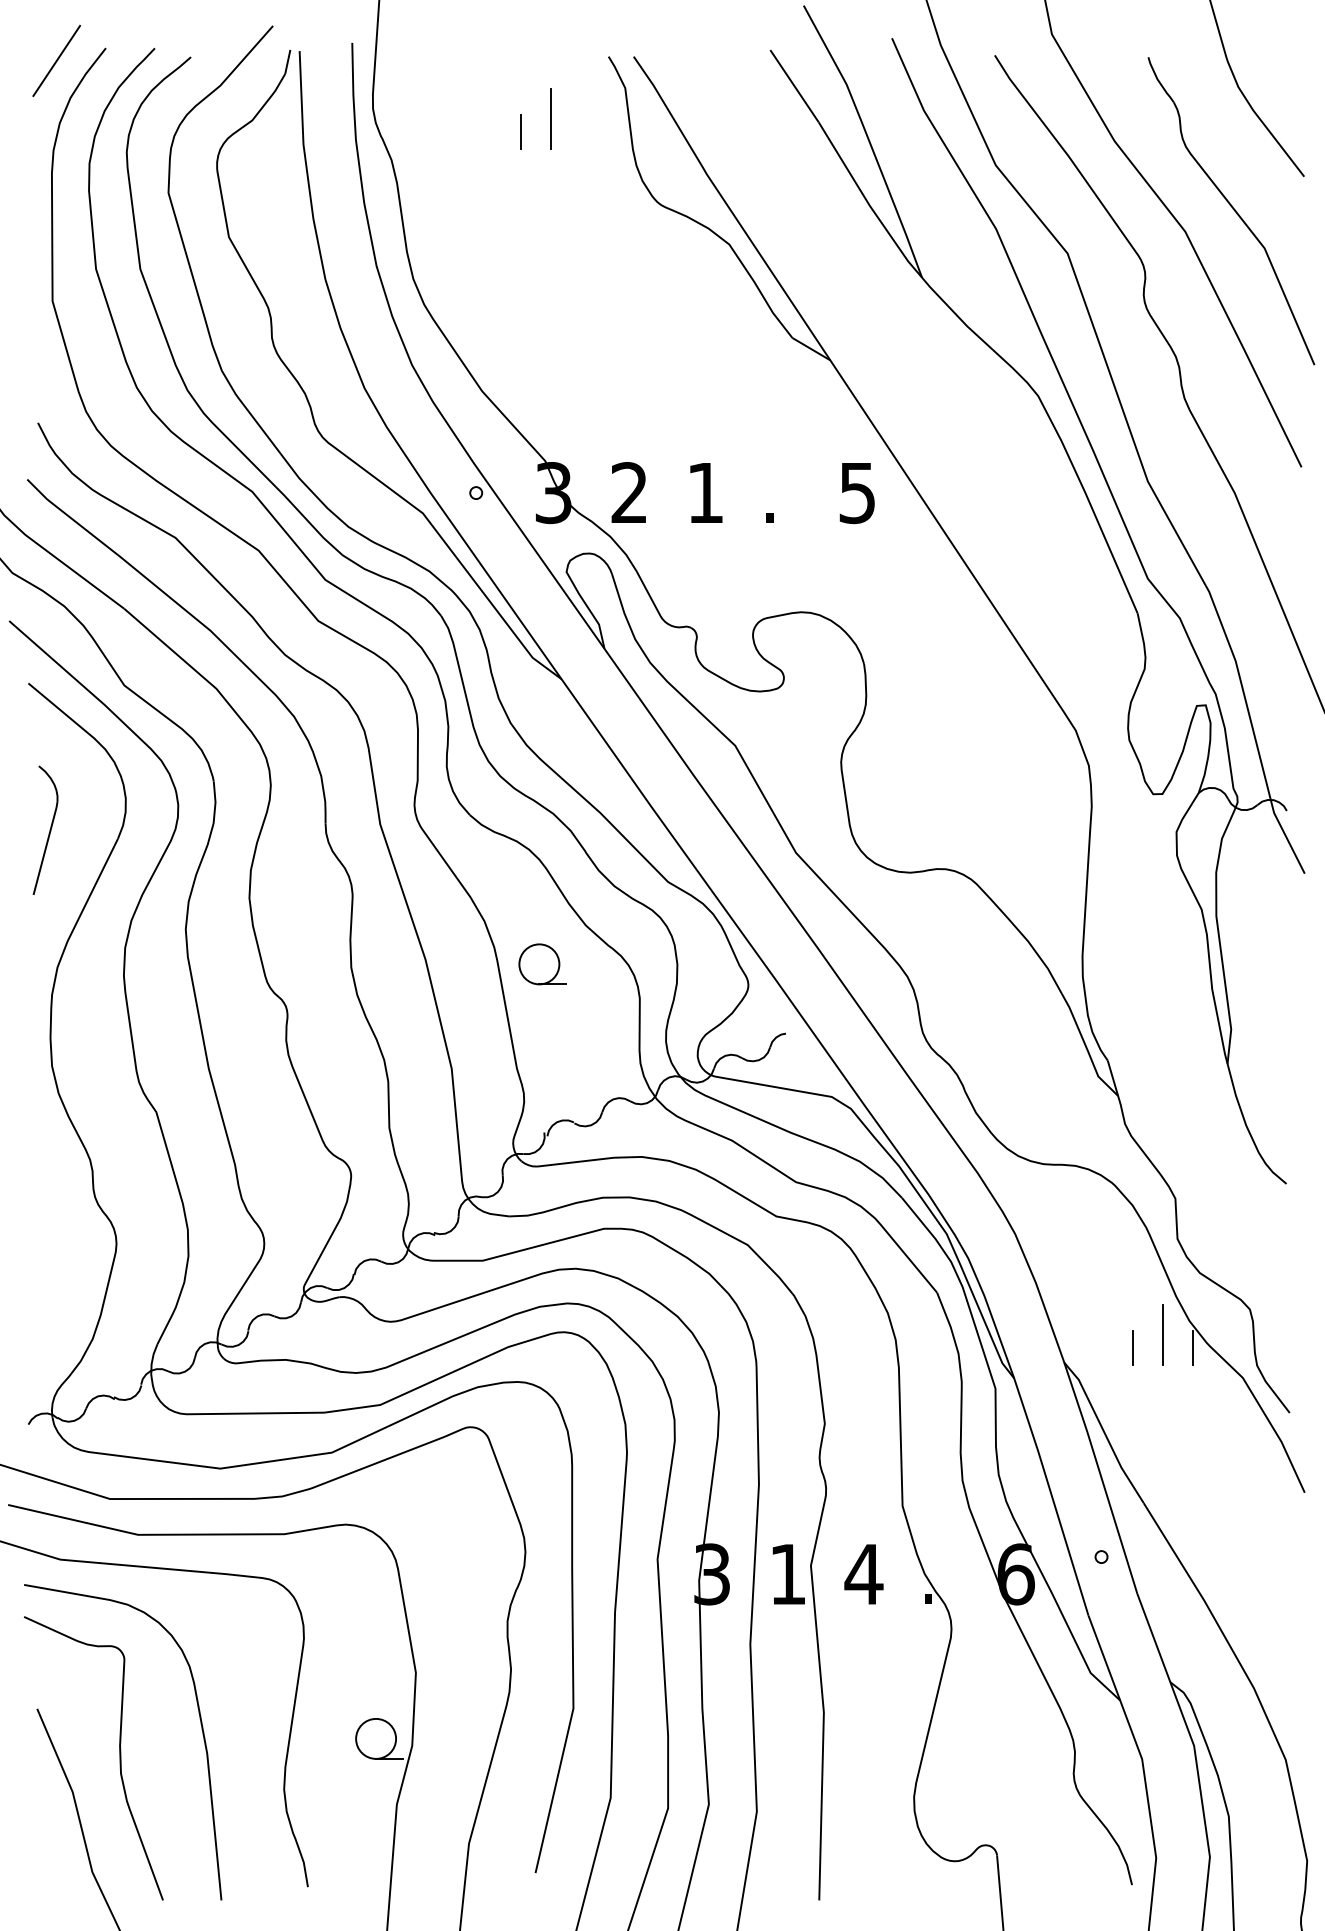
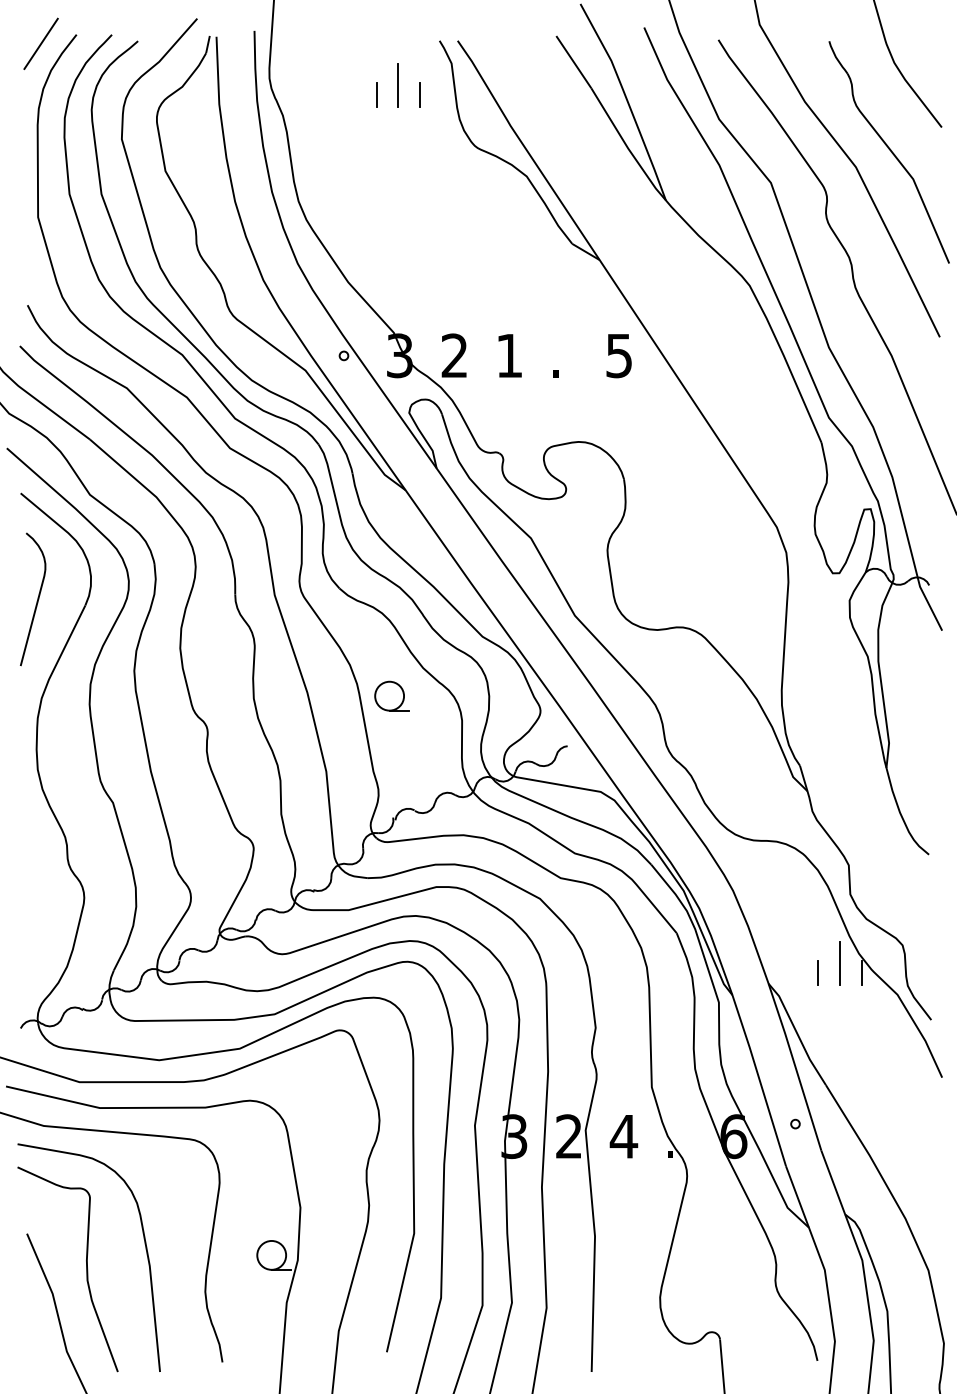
line: (581, 131) -> (420, 94), added
part: (45, 830) -> (33, 599), size x1.43
text: (787, 1573) -> (568, 1135), 1 -> 2

